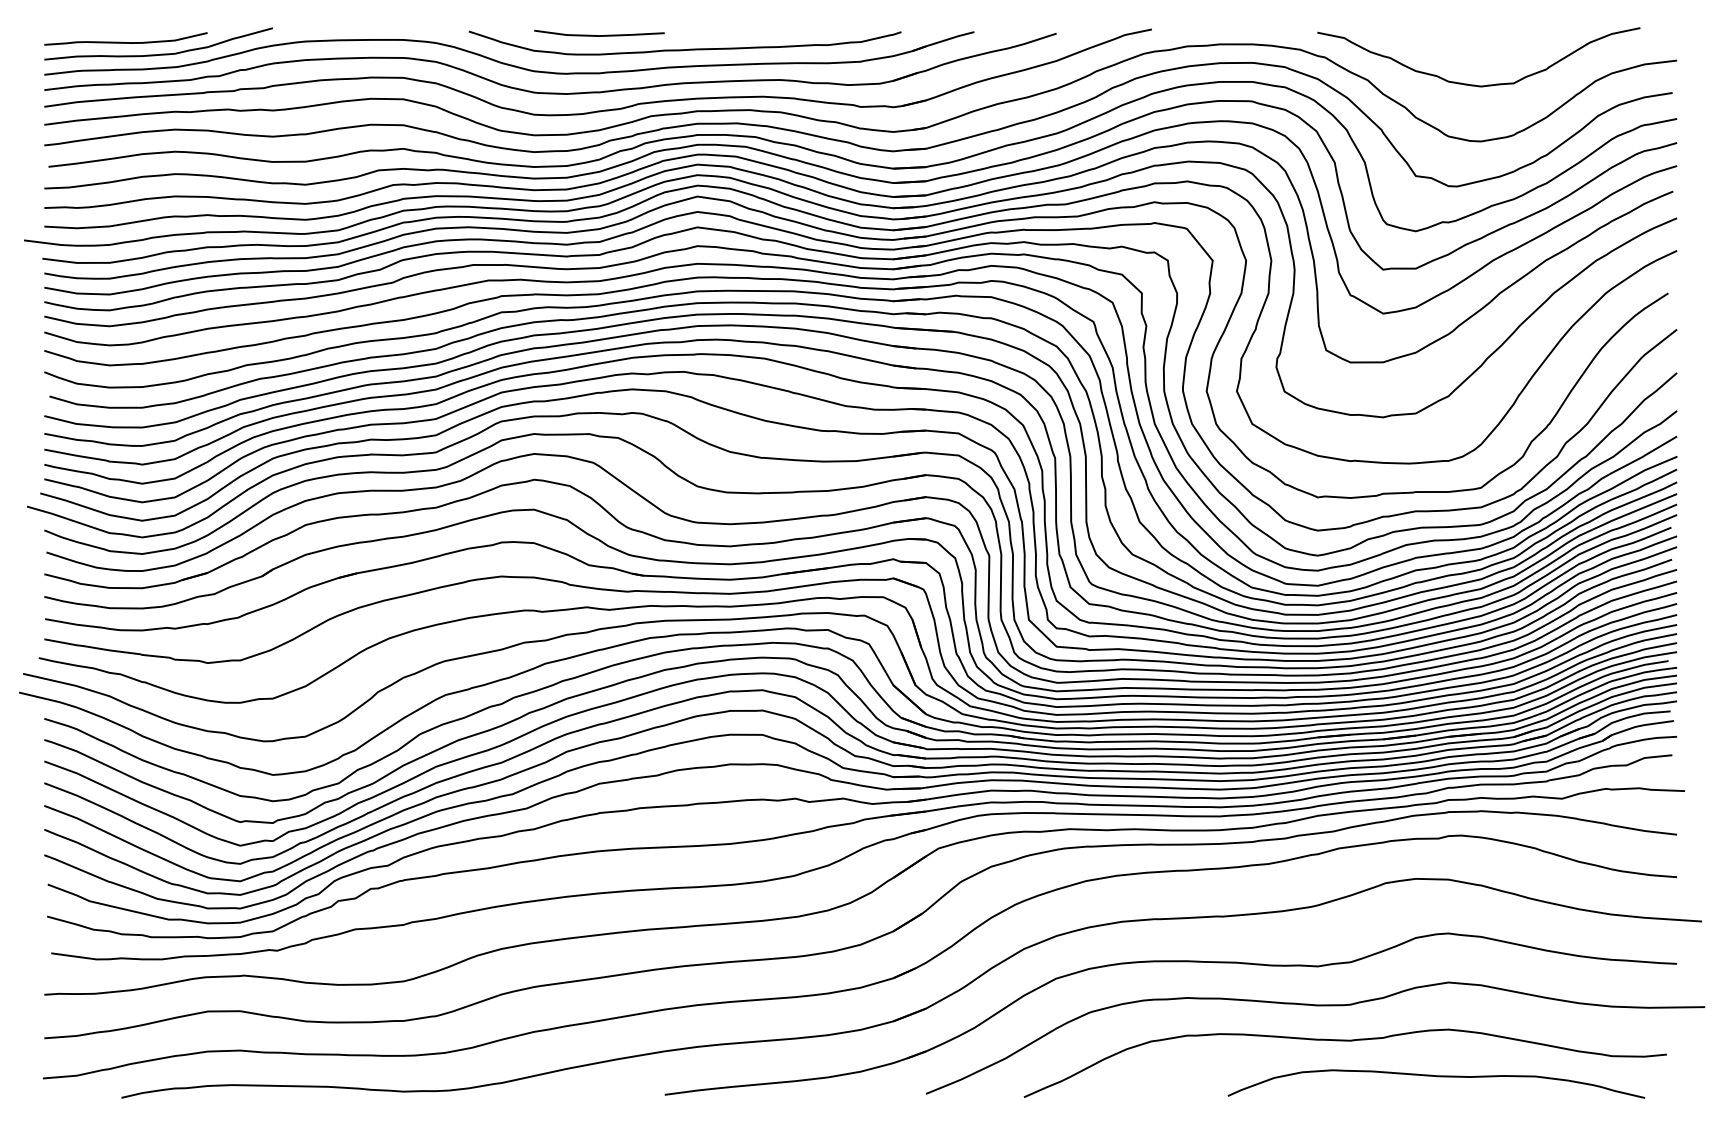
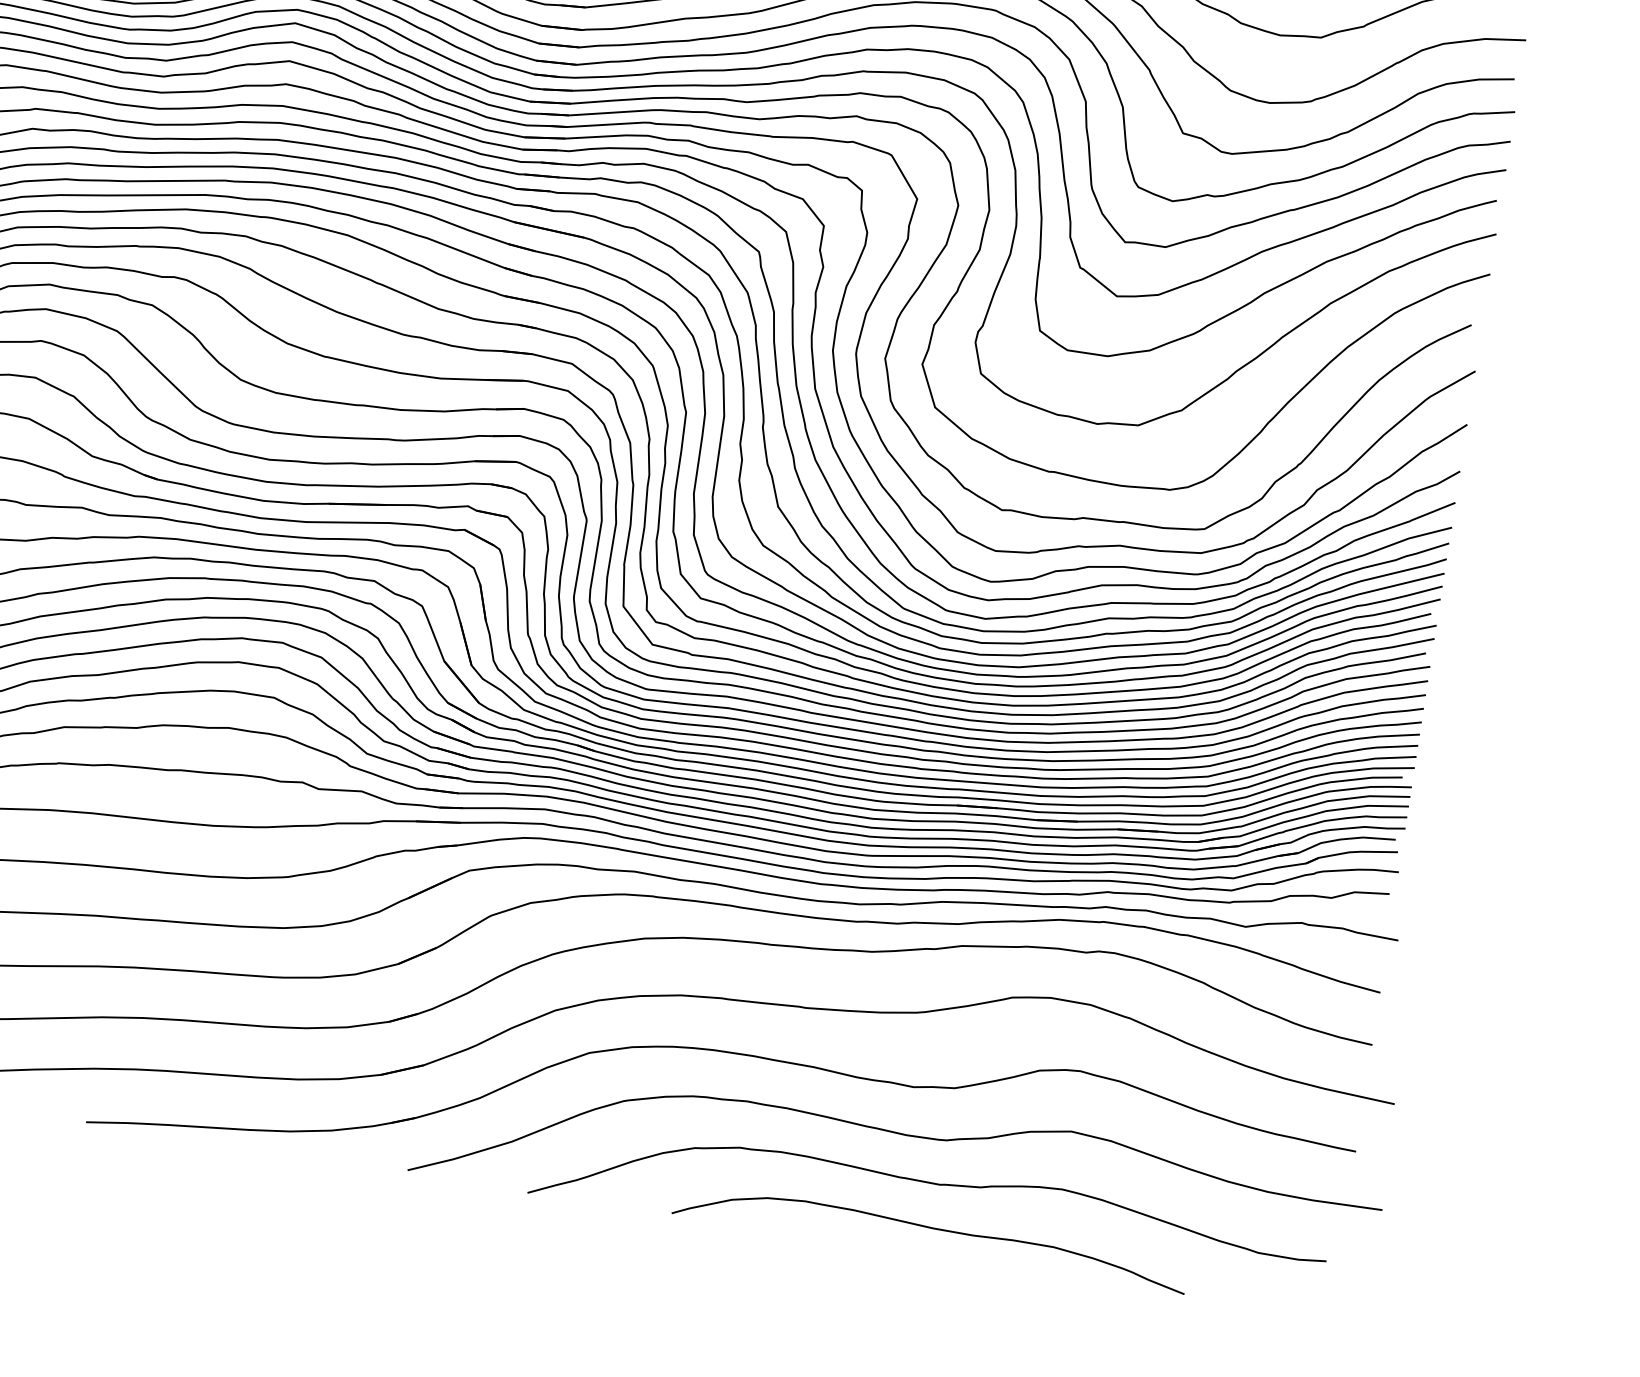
curve: (1437, 1077) -> (932, 1229), moved

